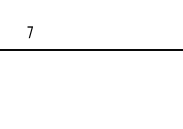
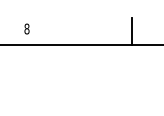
text: (30, 32) -> (27, 29), 7 -> 8
line: (147, 35) -> (132, 31), added

